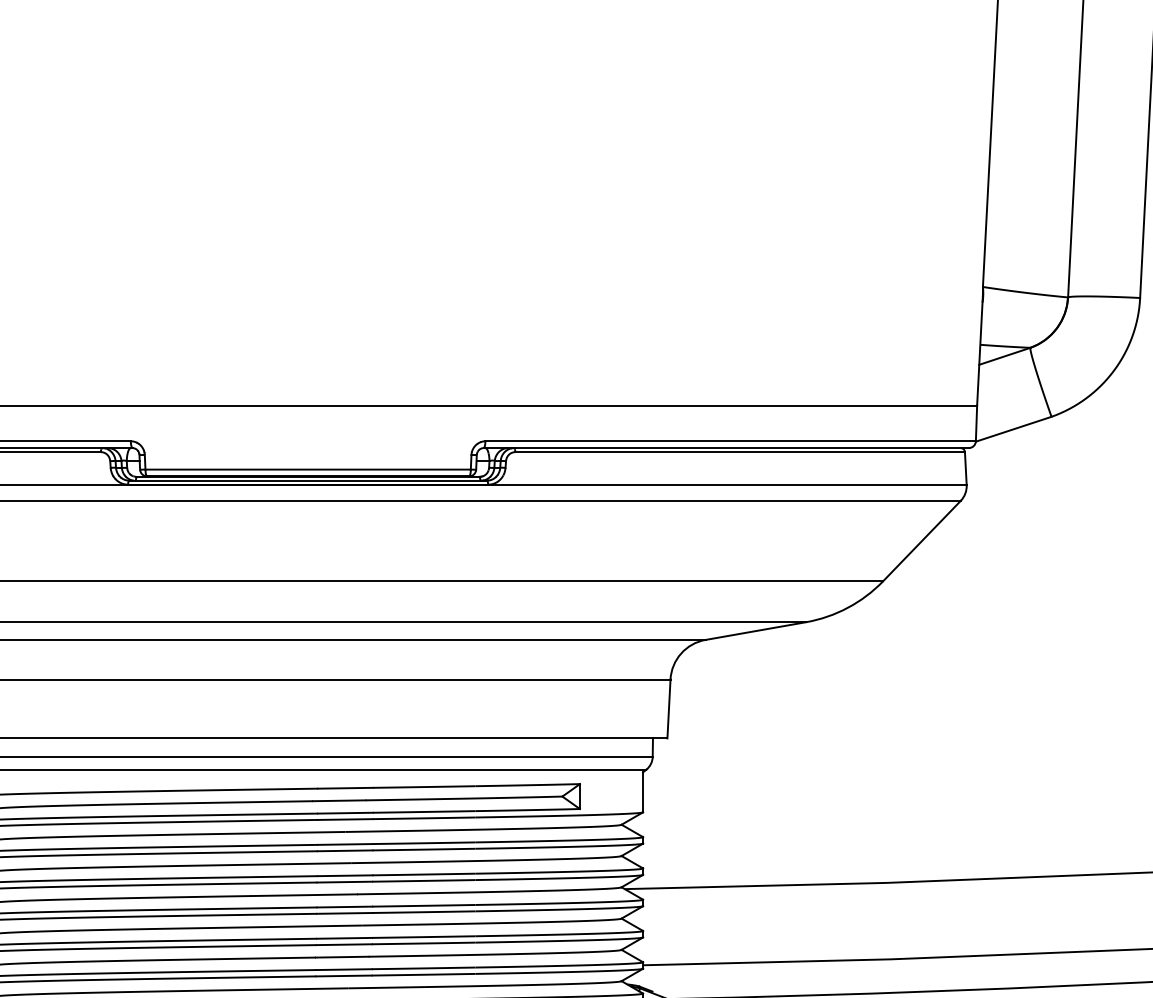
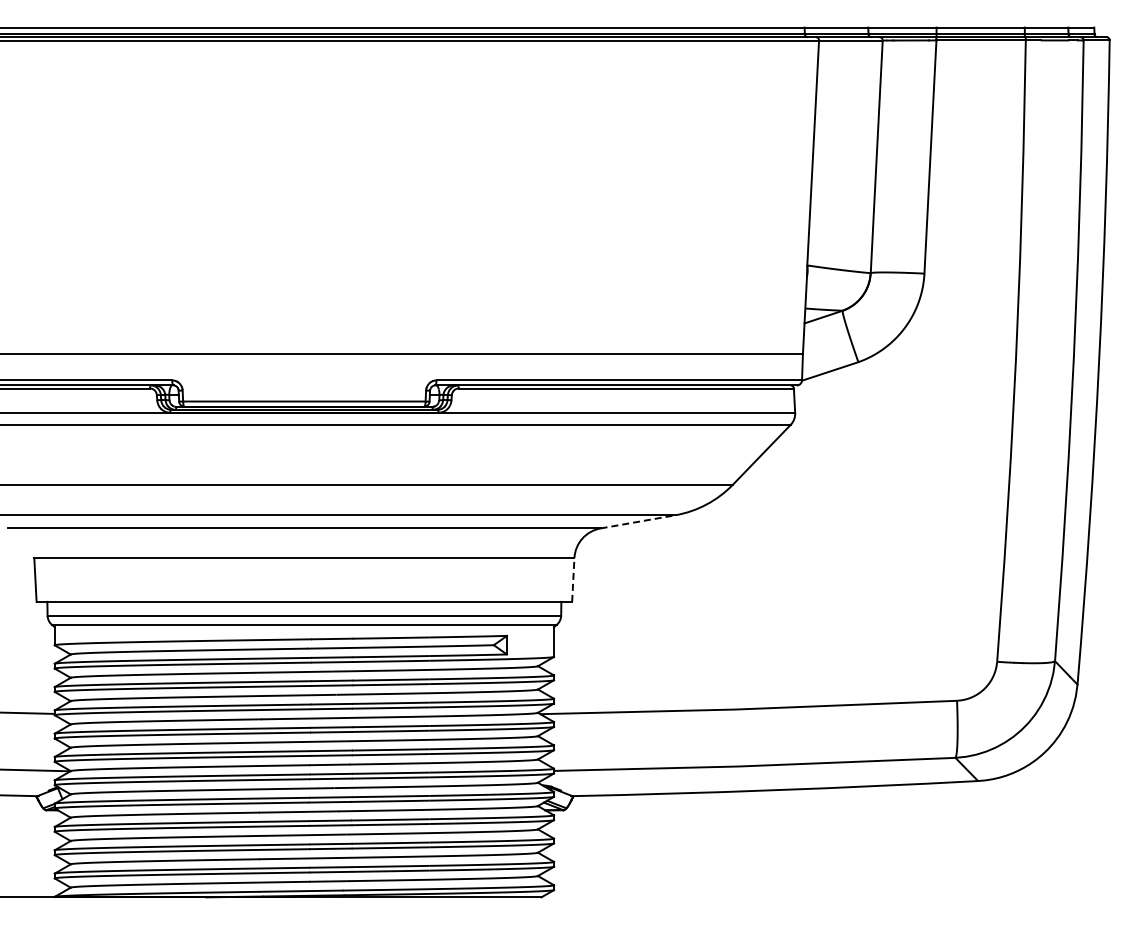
line: (755, 630) -> (637, 521), solid -> dashed
line: (669, 708) -> (573, 579), solid -> dashed

